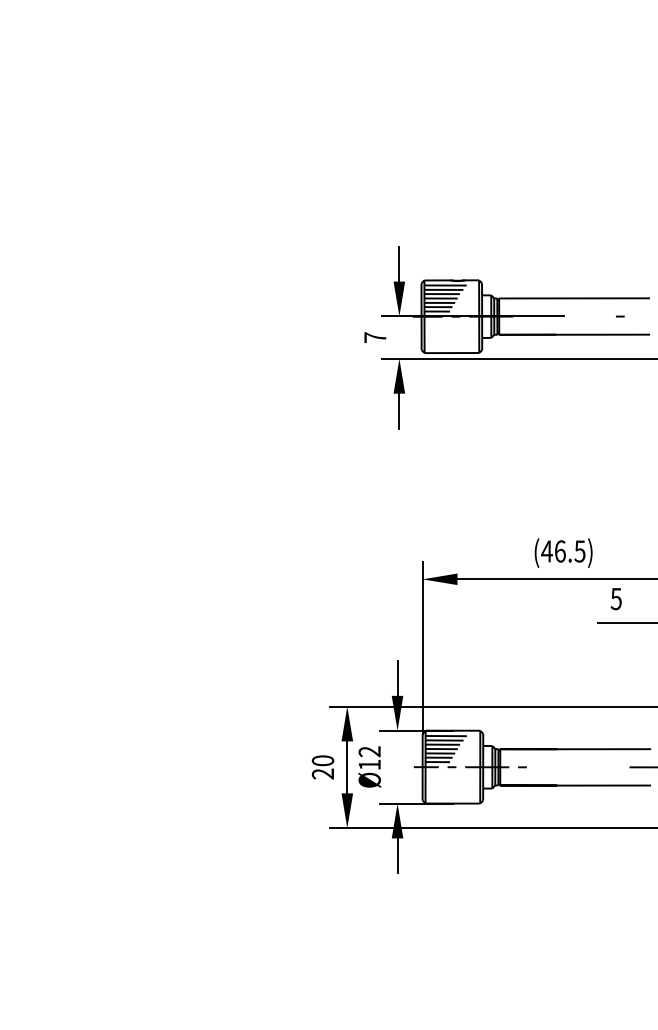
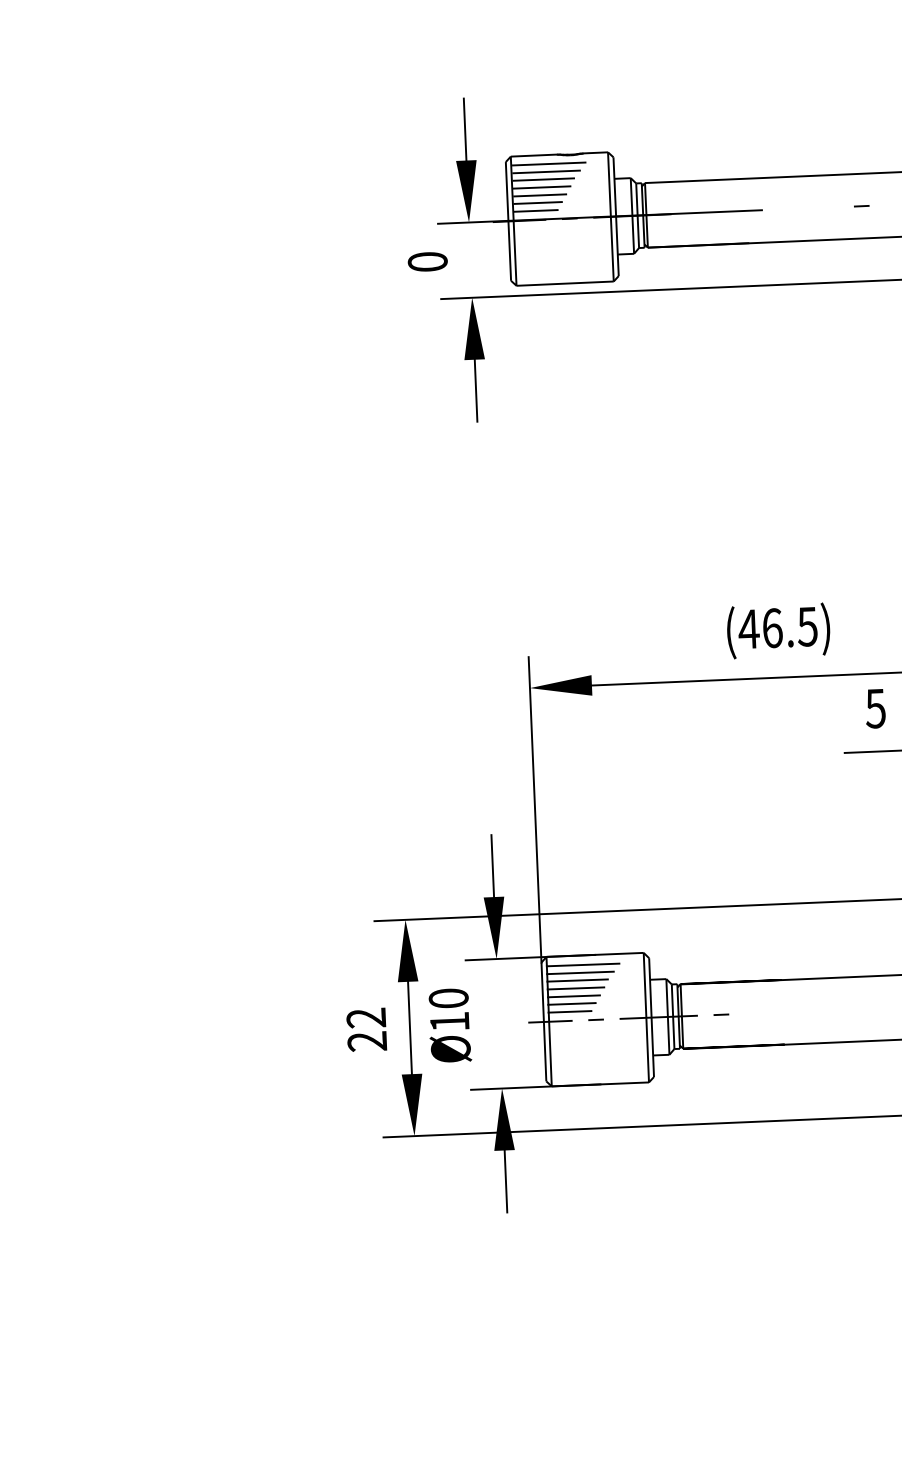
text: (375, 337) -> (428, 261), 7 -> 0
text: (369, 751) -> (448, 998), Ø12 -> Ø10
text: (323, 760) -> (367, 1017), 20 -> 22

